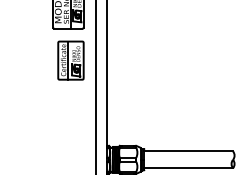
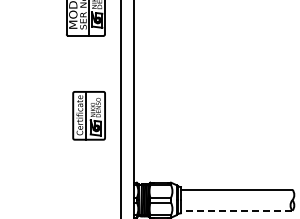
part: (70, 60) -> (88, 115), moved
line: (188, 168) -> (236, 210), solid -> dashed

